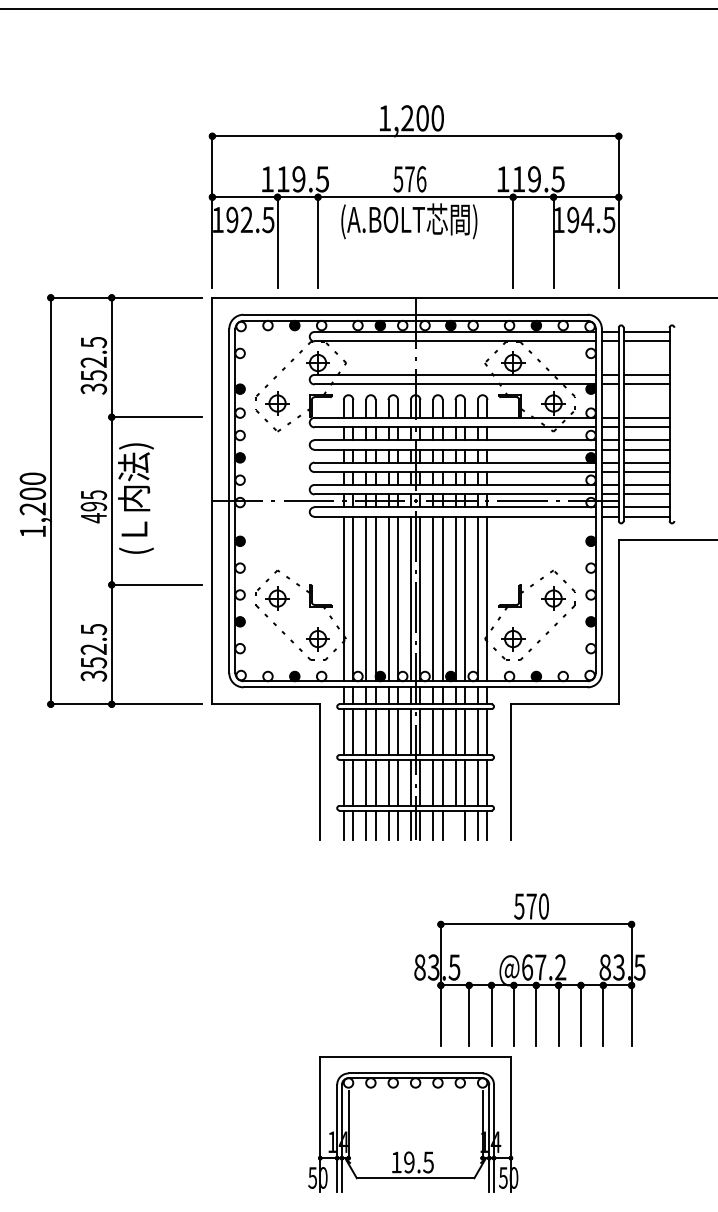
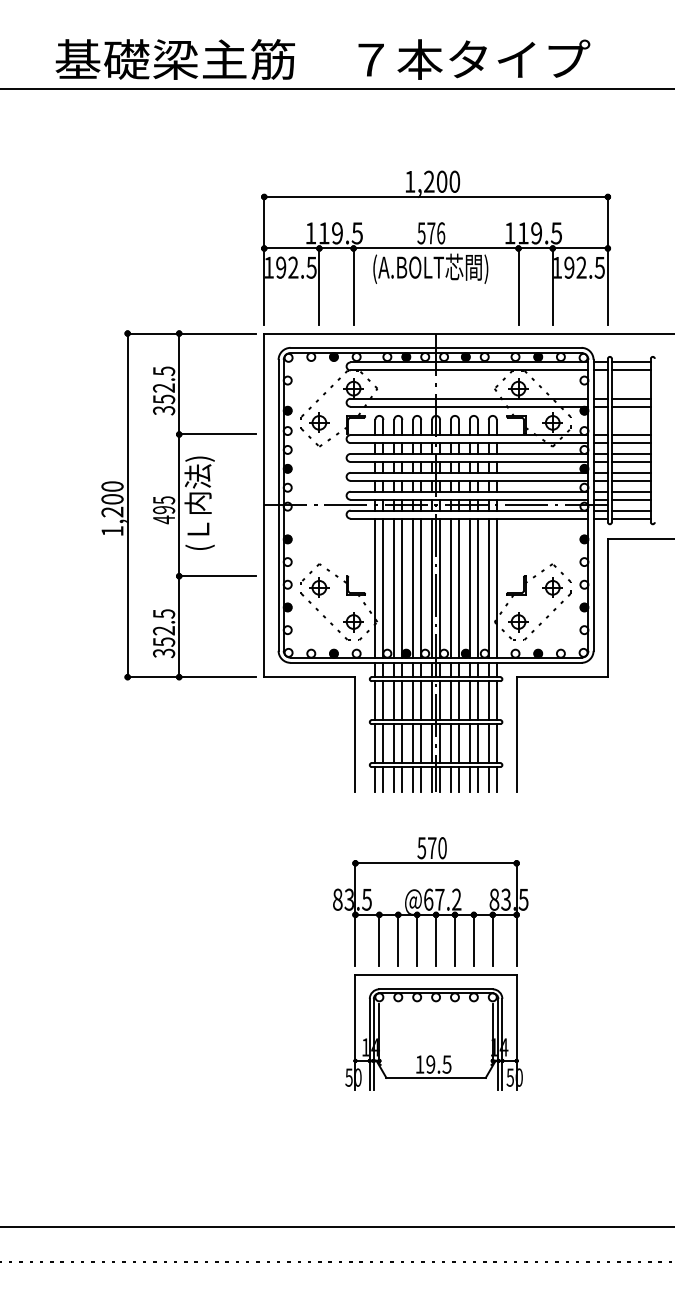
text: (587, 219) -> (581, 267), 194.5 -> 192.5
line: (455, 825) -> (469, 779), added
part: (529, 969) -> (430, 901), moved

